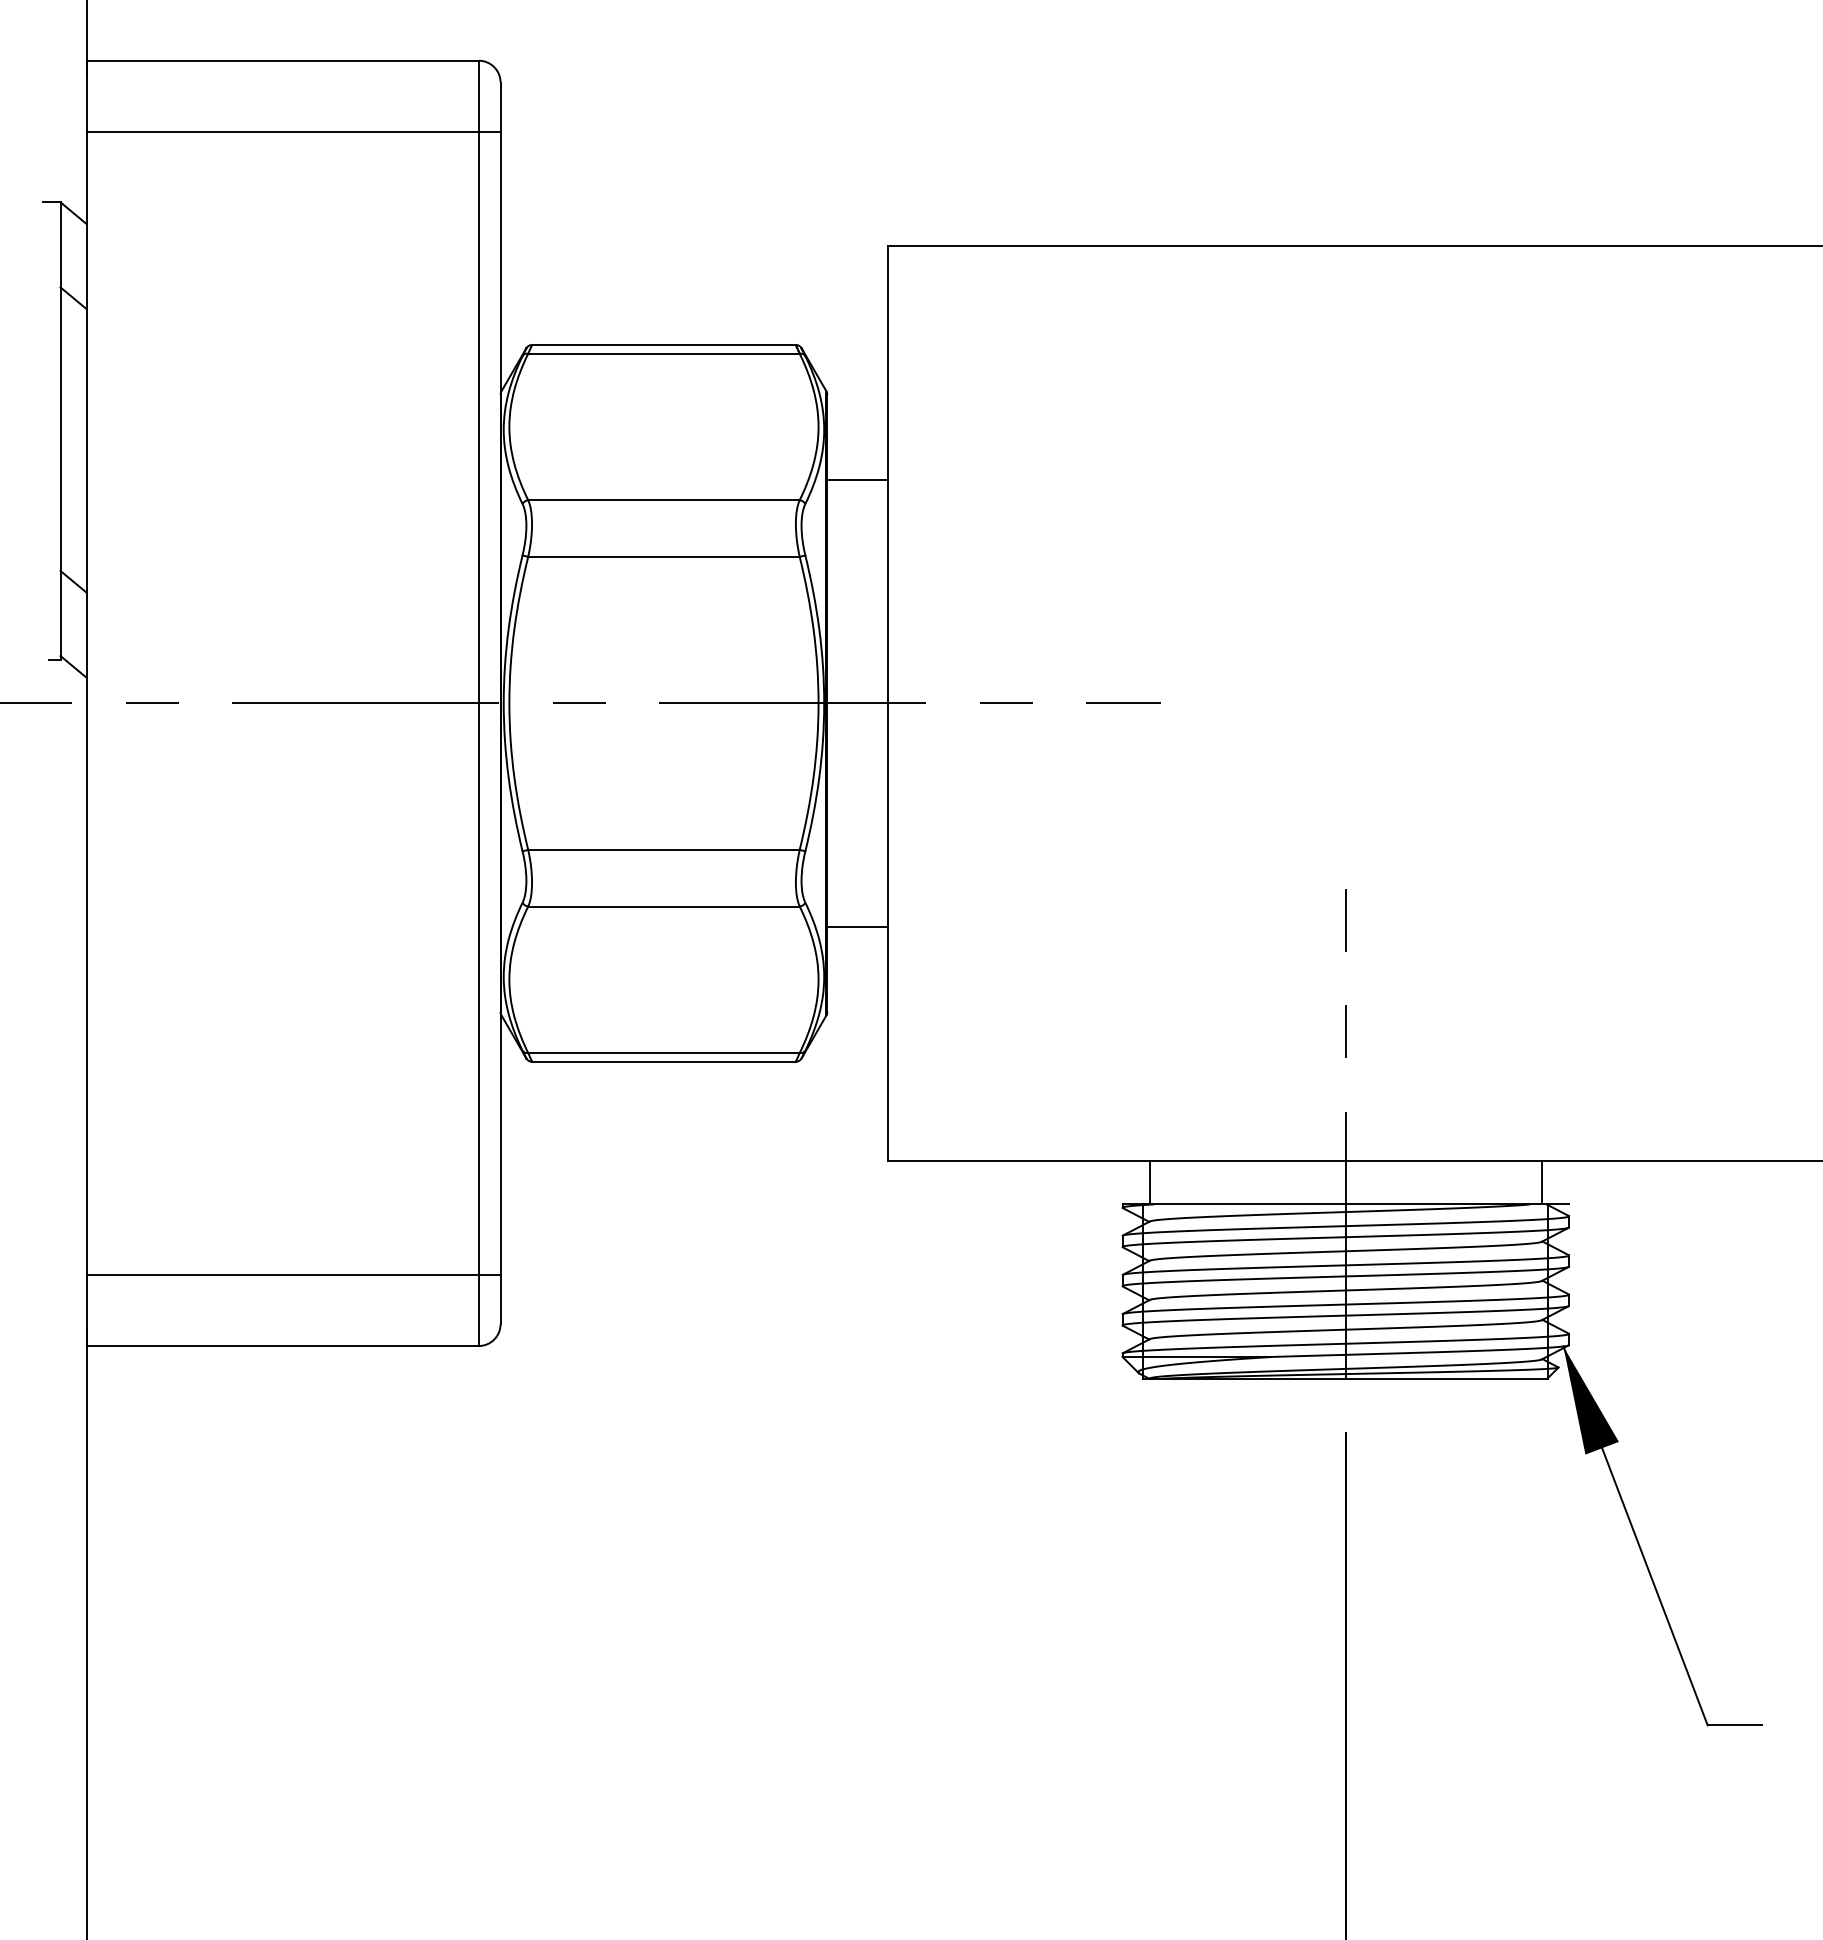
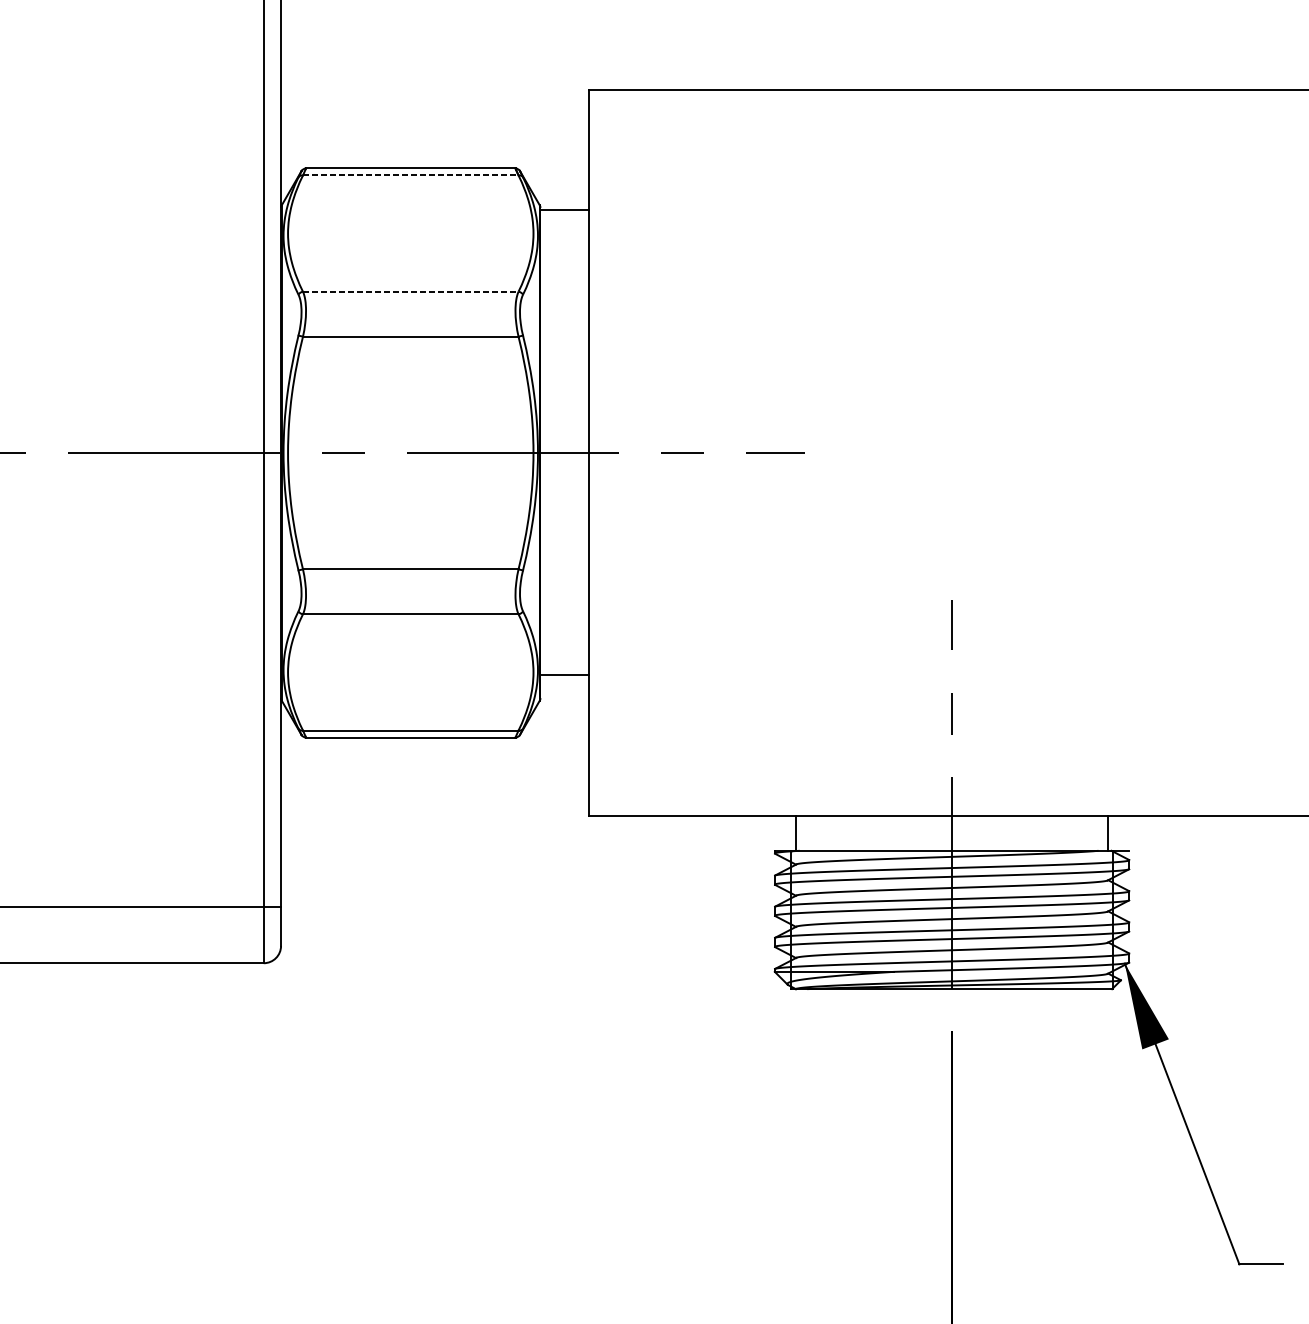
line: (663, 353) -> (410, 175), solid -> dashed
line: (857, 480) -> (564, 210), moved
line: (663, 500) -> (410, 291), solid -> dashed
line: (857, 926) -> (564, 674), moved

